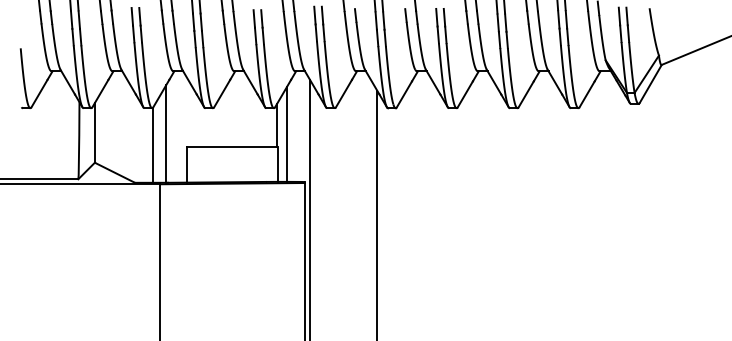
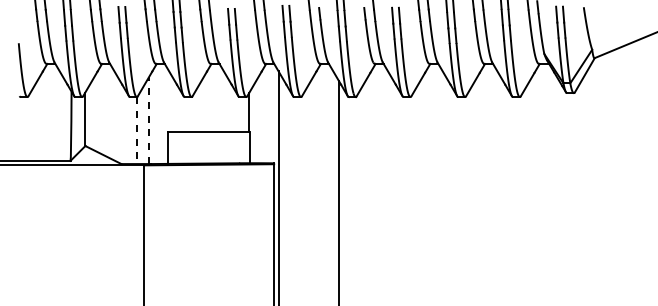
line: (166, 134) -> (149, 120), solid -> dashed
line: (287, 134) -> (258, 120), removed
line: (152, 146) -> (137, 131), solid -> dashed

